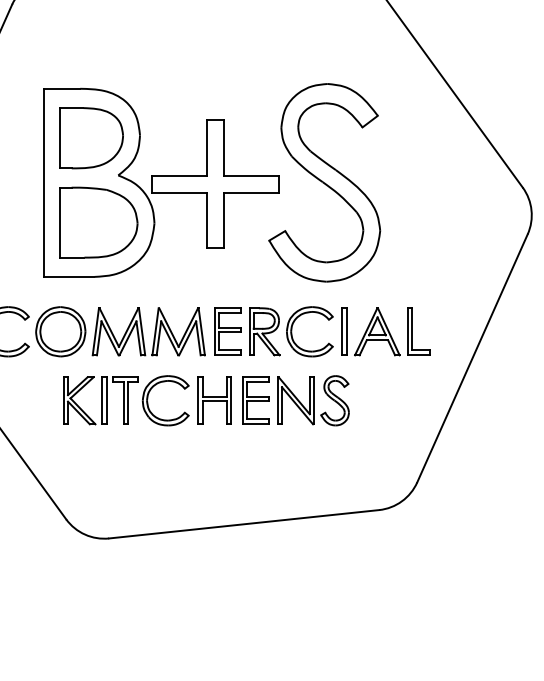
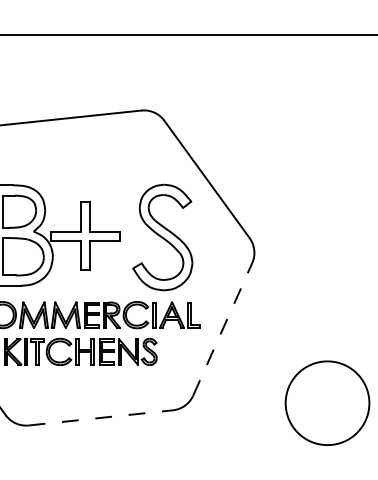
part: (324, 182) -> (162, 237), moved
line: (471, 358) -> (222, 329), solid -> dashed
line: (243, 523) -> (100, 417), solid -> dashed

